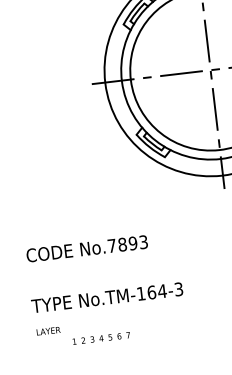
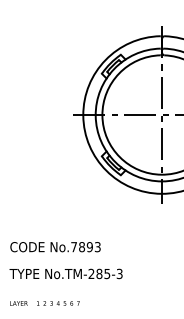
text: (87, 249) -> (55, 247), moved
text: (151, 291) -> (99, 273), No.TM-164-3 -> No.TM-285-3
text: (47, 331) -> (18, 303), moved

